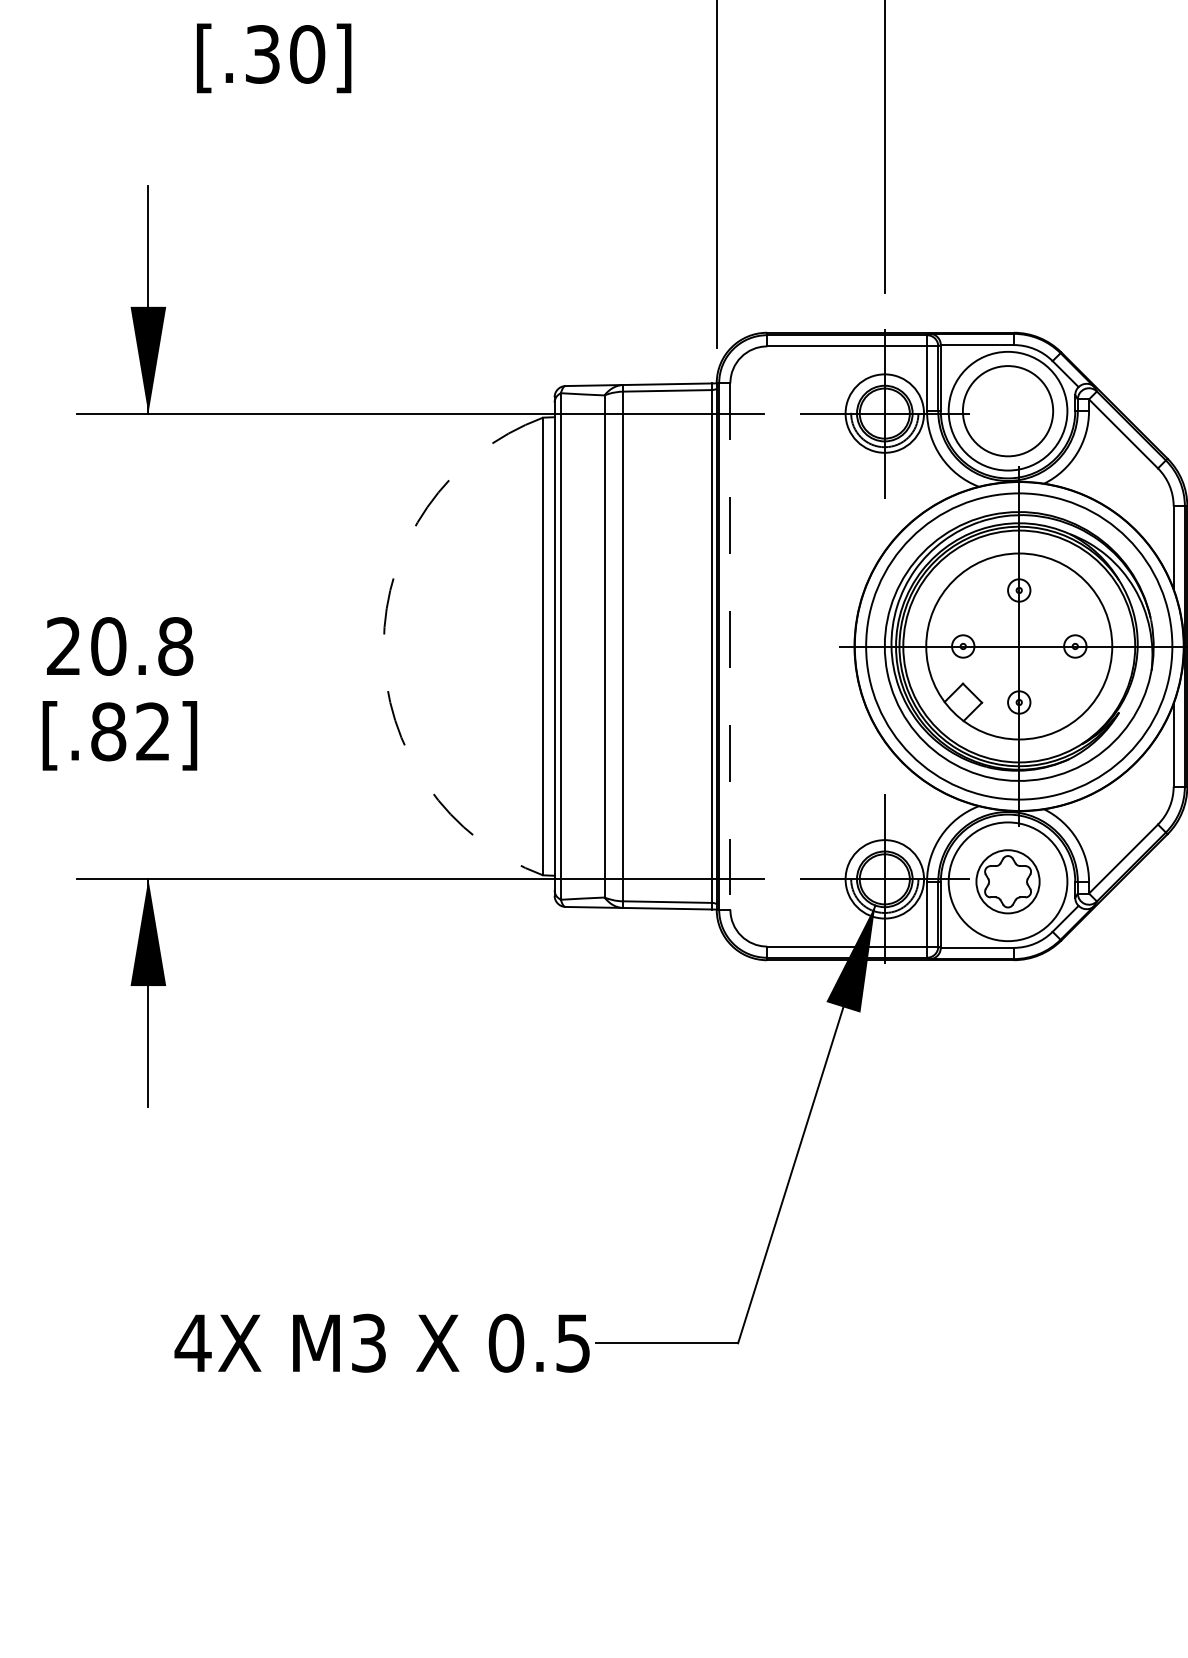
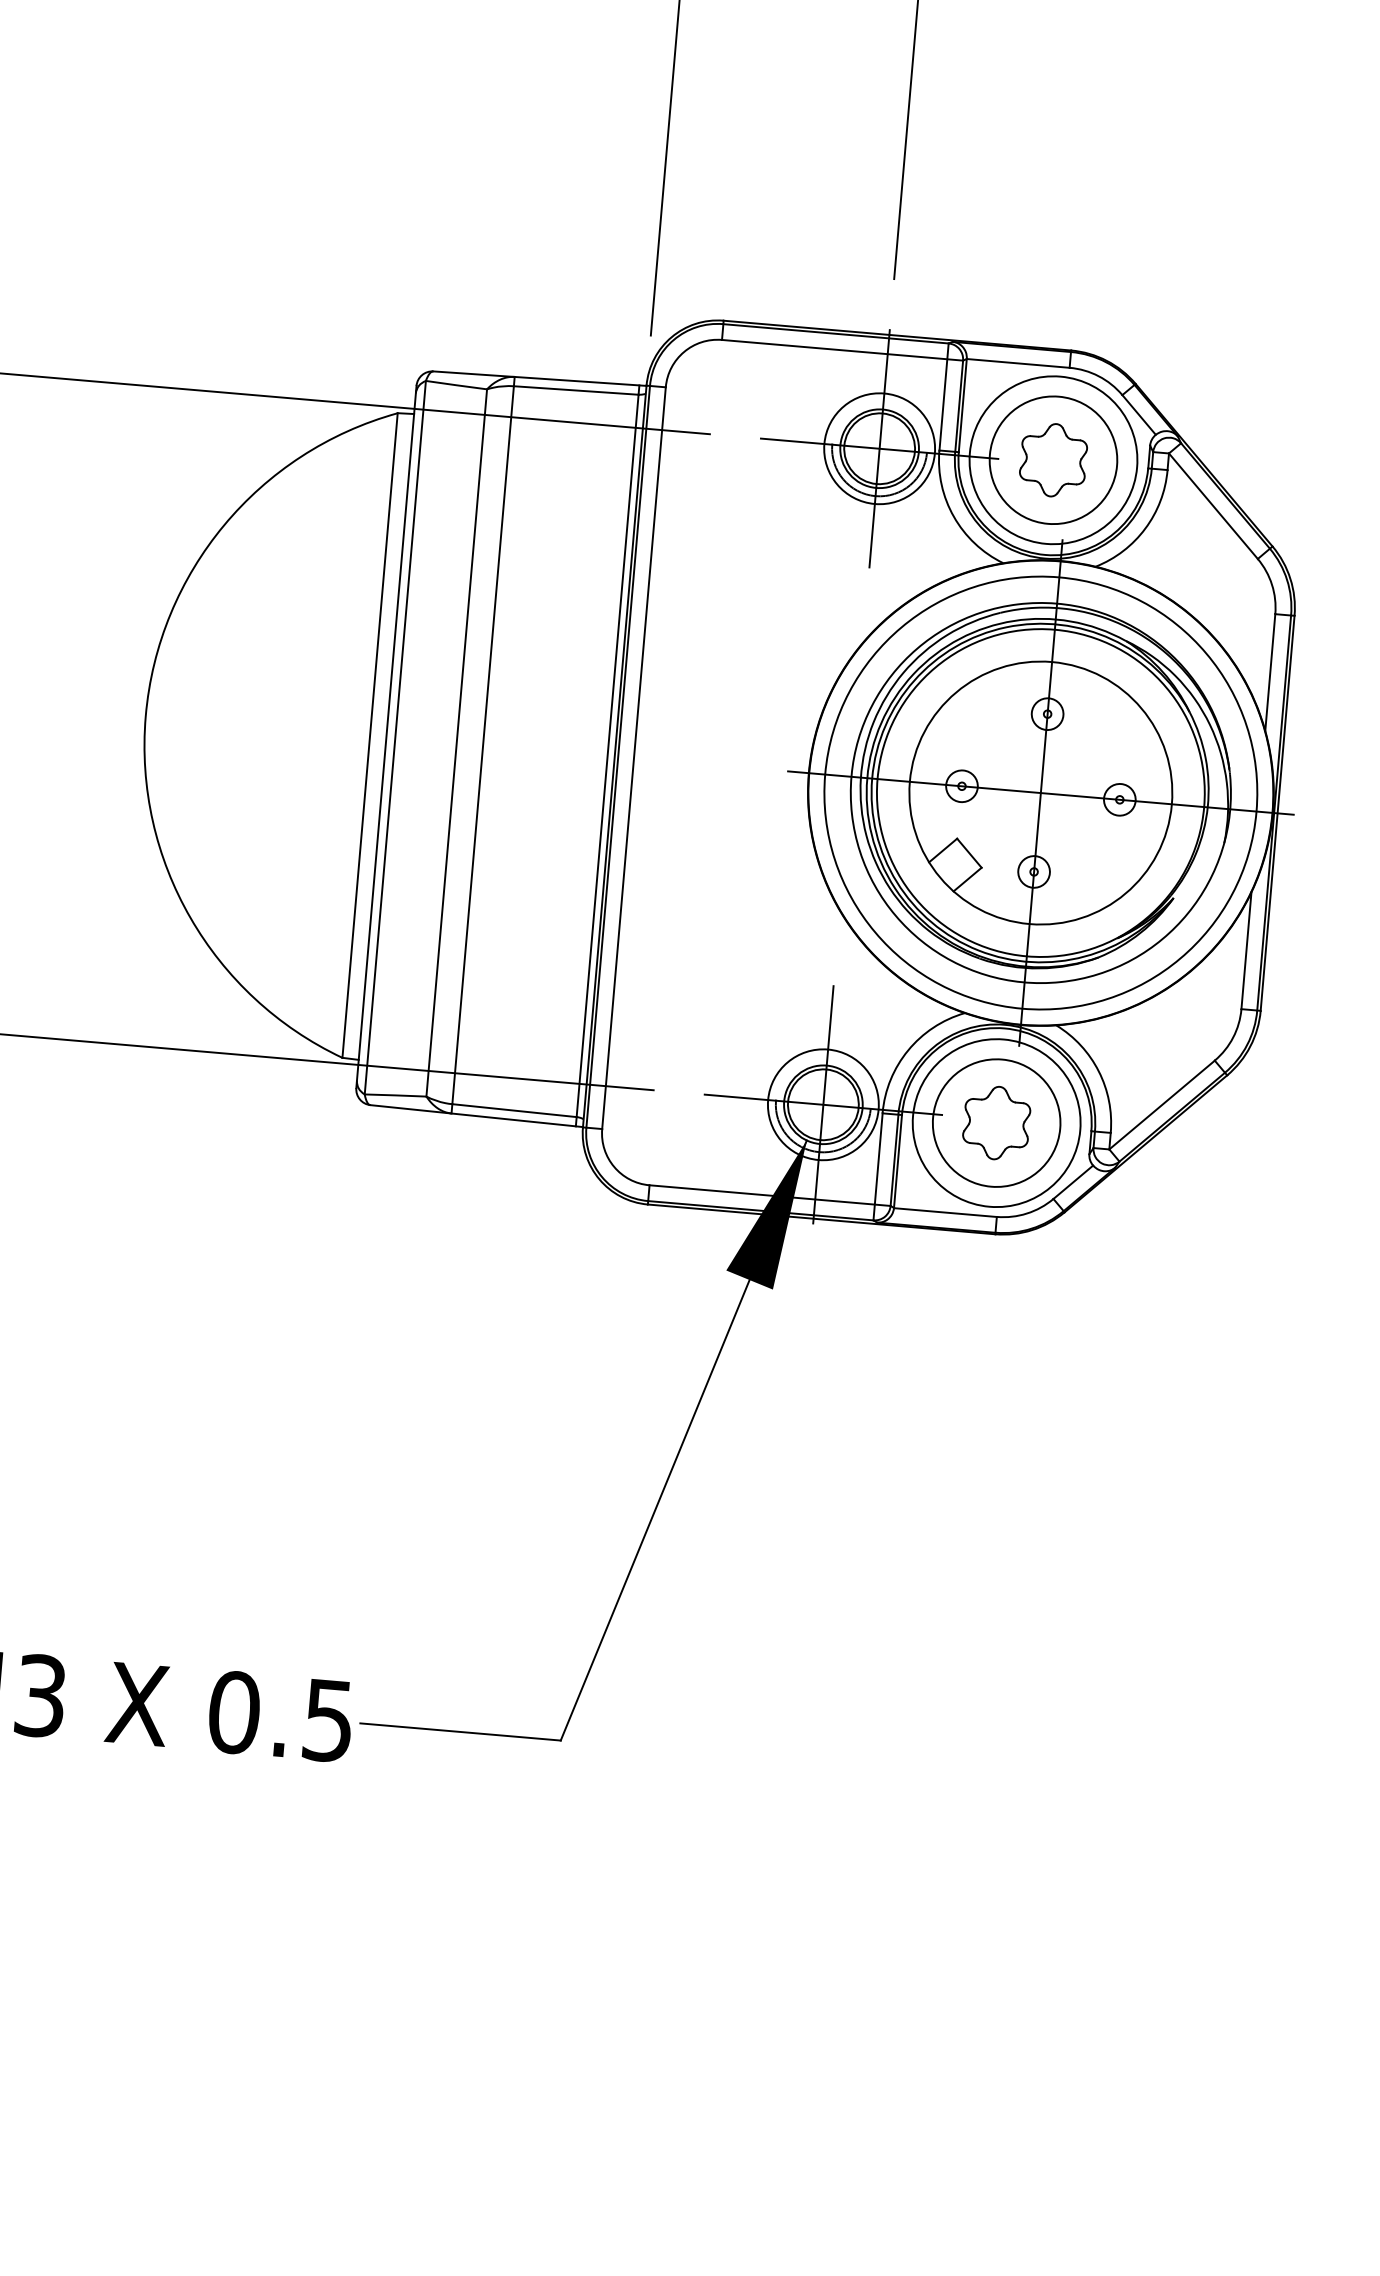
part: (1007, 410) -> (1052, 459), added
arc: (383, 646) -> (145, 716), dashed -> solid
line: (730, 647) -> (634, 759), dashed -> solid
circle: (1007, 881) -> (995, 1122), size x1.43

